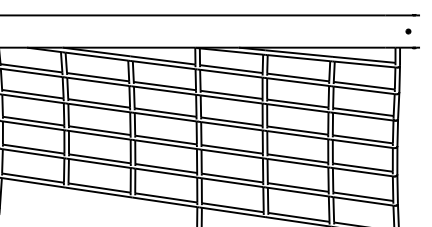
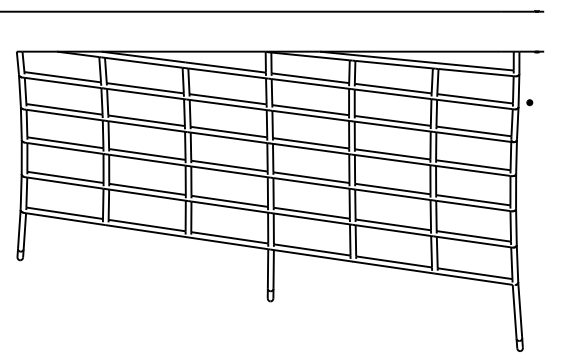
part: (408, 31) -> (529, 102), moved

